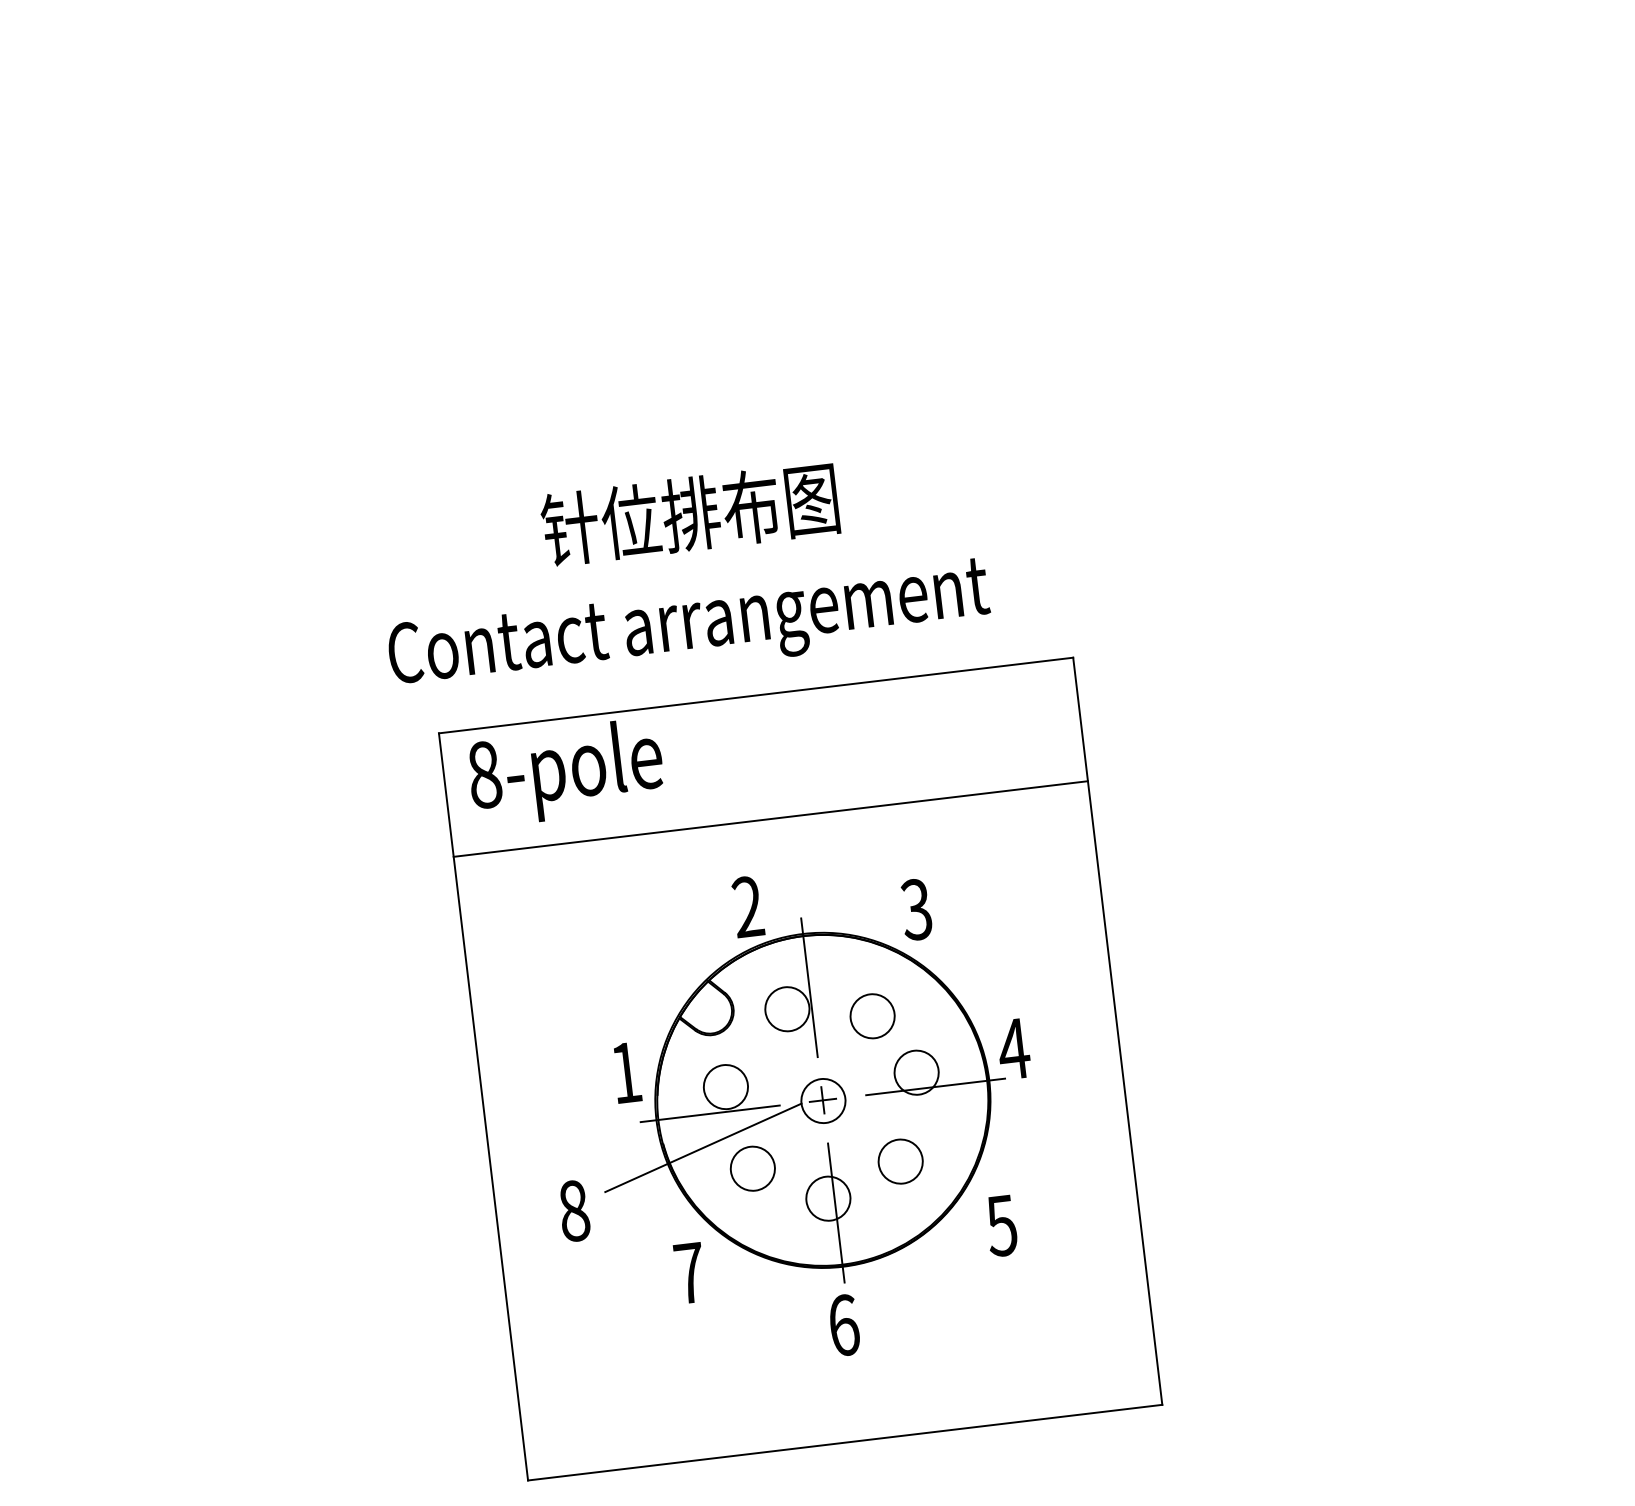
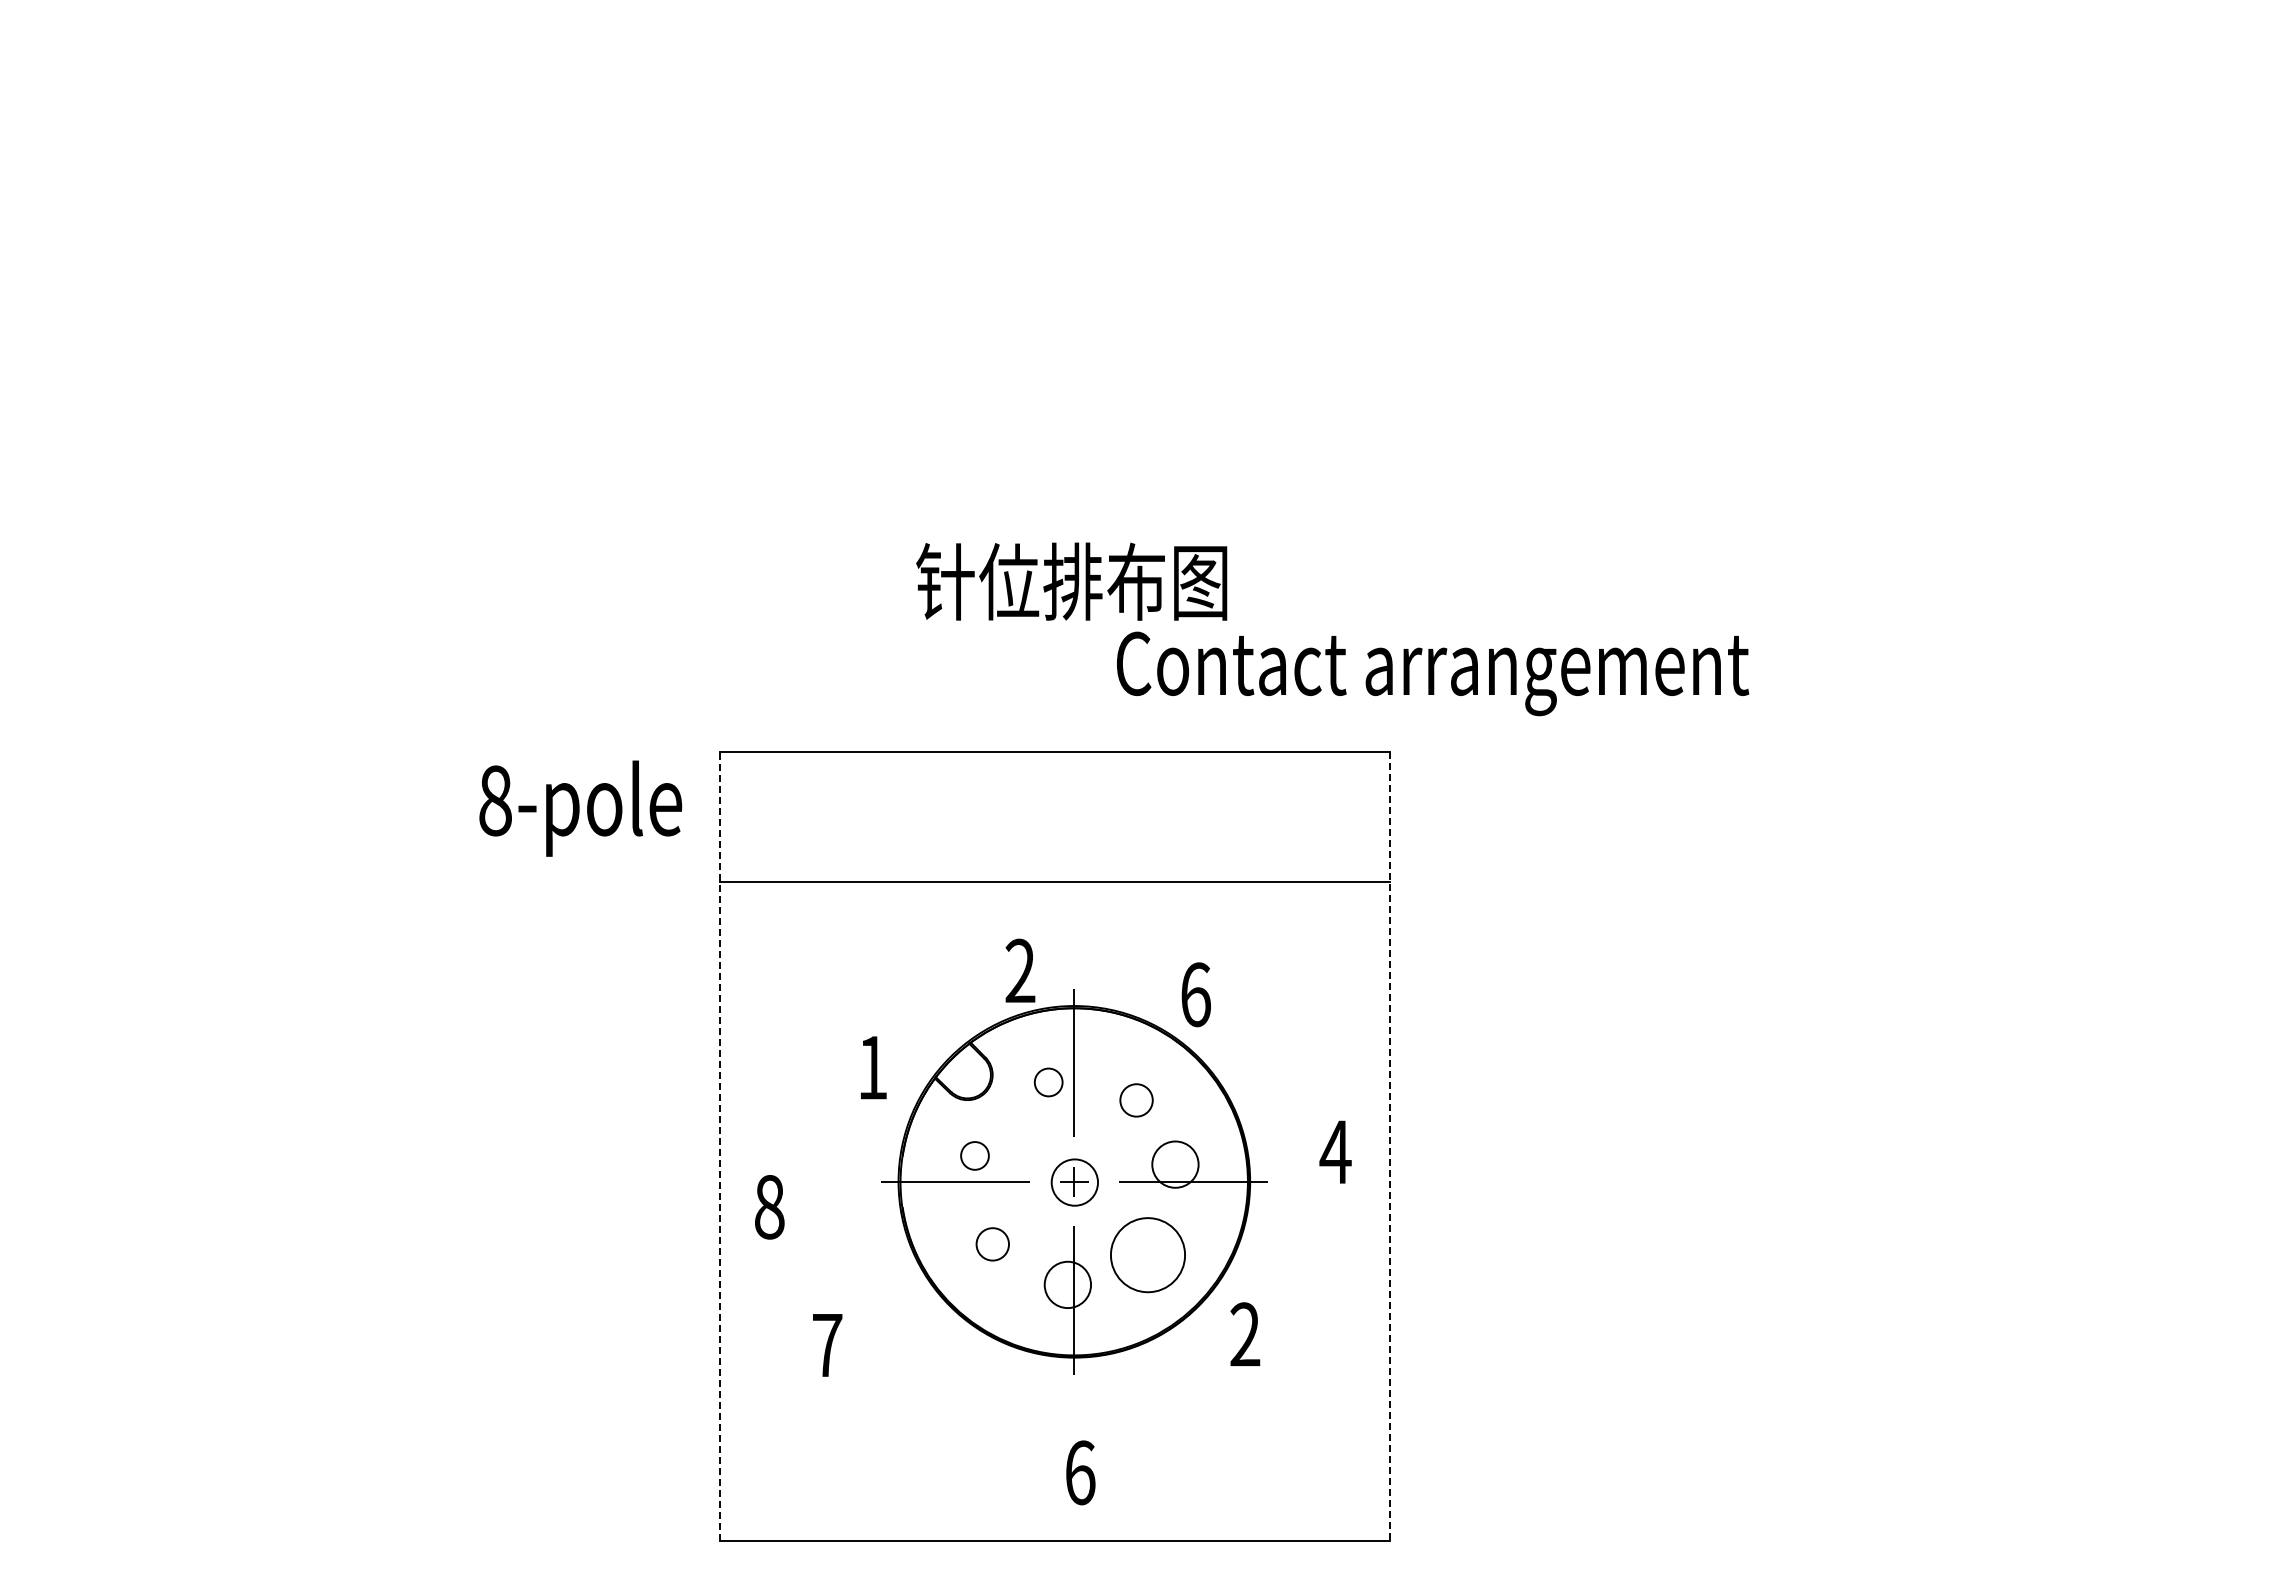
text: (689, 514) -> (1071, 581), moved
text: (689, 628) -> (1433, 673), moved
text: (566, 772) -> (580, 808), moved
text: (916, 909) -> (1195, 994), 3 -> 6
circle: (787, 1009) -> (1048, 1082), size x0.6
circle: (872, 1016) -> (1136, 1100), size x0.7
line: (1118, 1031) -> (1390, 1146), solid -> dashed
text: (1013, 1048) -> (1335, 1151), moved
text: (626, 1072) -> (873, 1067), moved
circle: (725, 1086) -> (974, 1155), size x0.6
line: (483, 1106) -> (720, 1146), solid -> dashed
line: (702, 1147) -> (943, 1216), removed
circle: (900, 1161) -> (1147, 1255), size x1.6
circle: (752, 1168) -> (992, 1244), size x0.7
text: (574, 1211) -> (769, 1207), moved
text: (1001, 1225) -> (1244, 1334), 5 -> 2
text: (690, 1273) -> (827, 1345), moved
text: (844, 1325) -> (1080, 1472), moved

